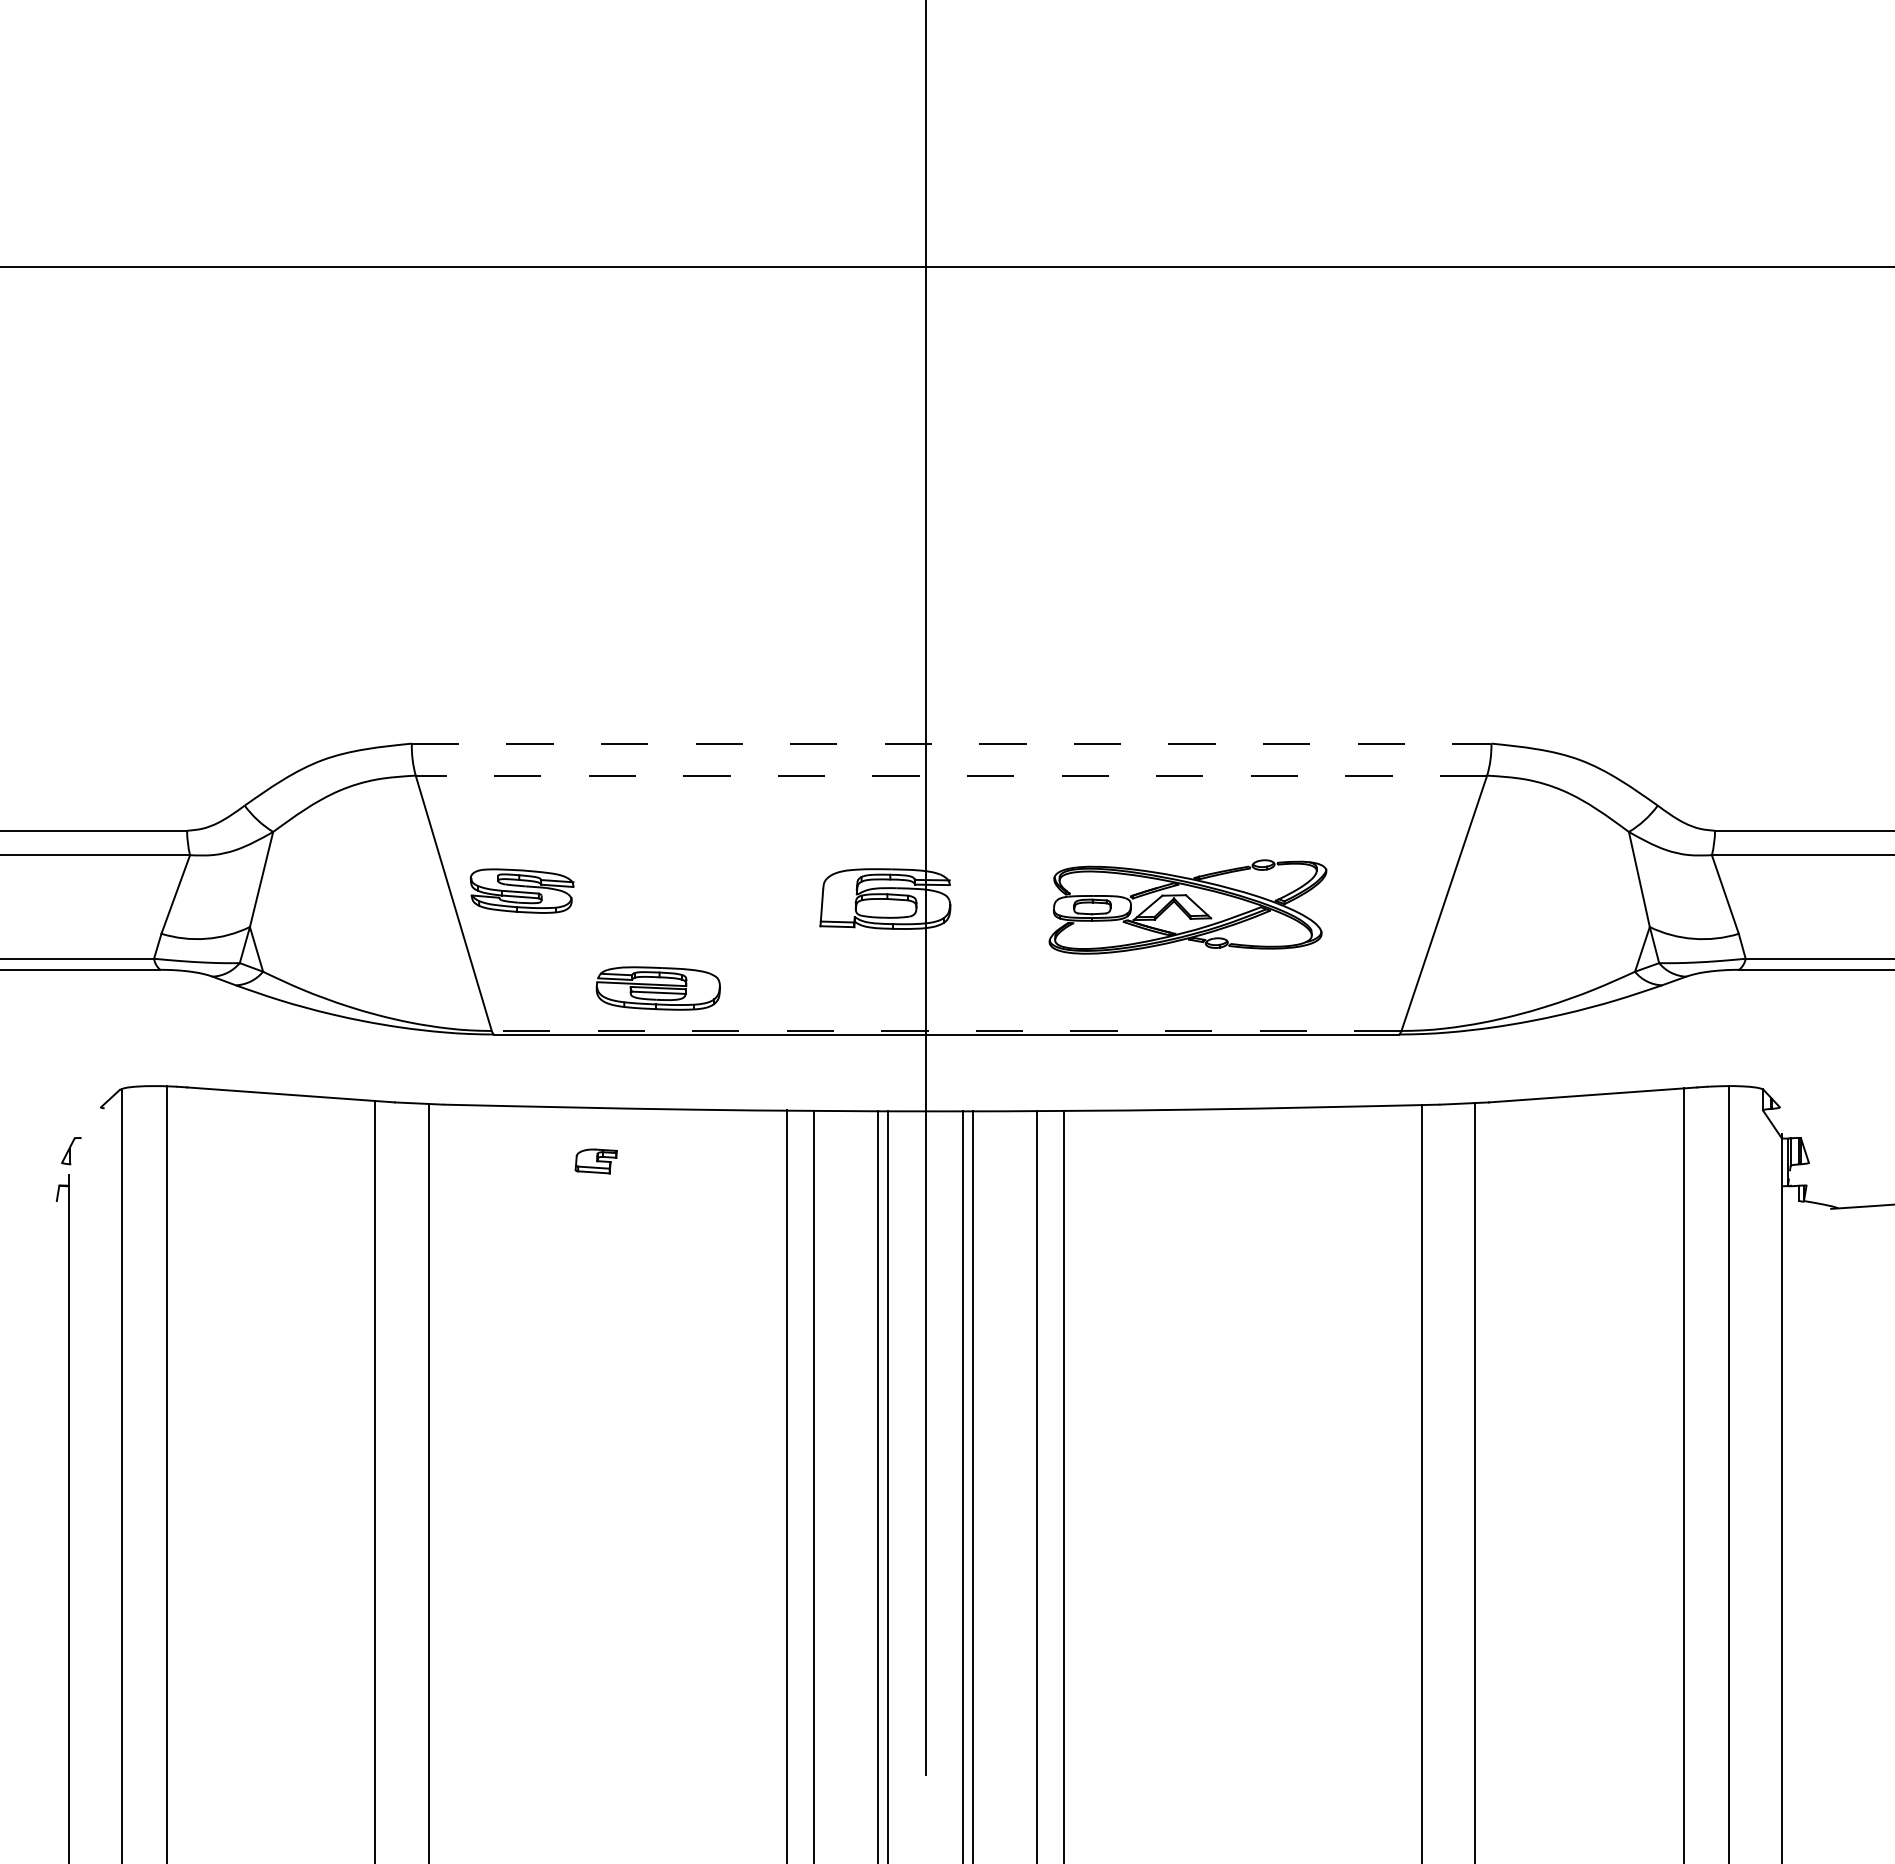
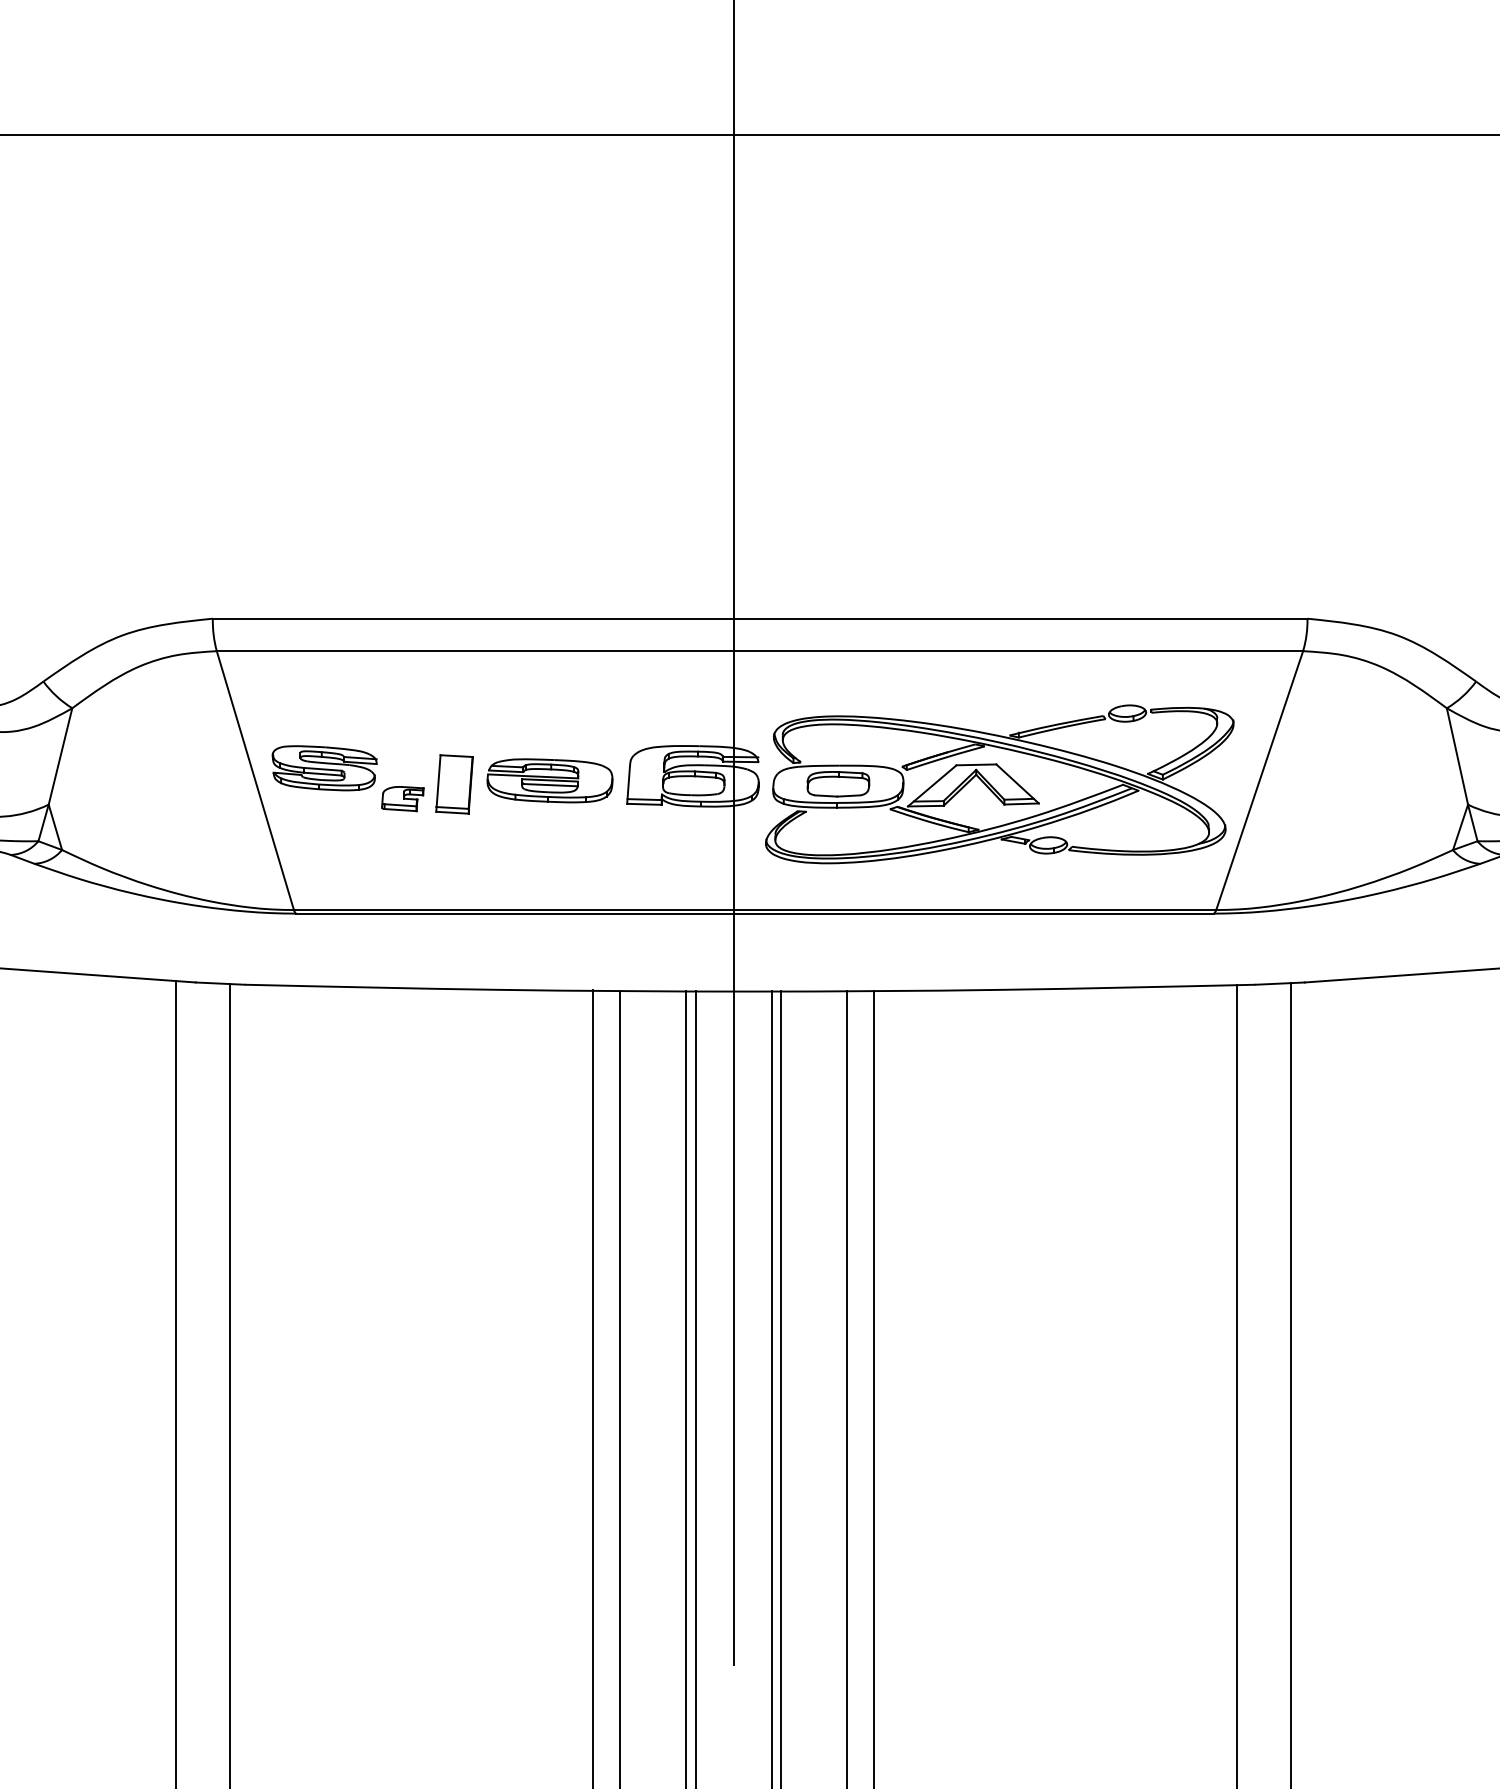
line: (951, 743) -> (760, 618), dashed -> solid
line: (951, 775) -> (760, 651), dashed -> solid
part: (650, 906) -> (454, 783), added
part: (1187, 906) -> (999, 783), size x1.67
part: (657, 988) -> (549, 780), moved
line: (946, 1030) -> (754, 909), dashed -> solid
part: (595, 1161) -> (402, 799), moved

